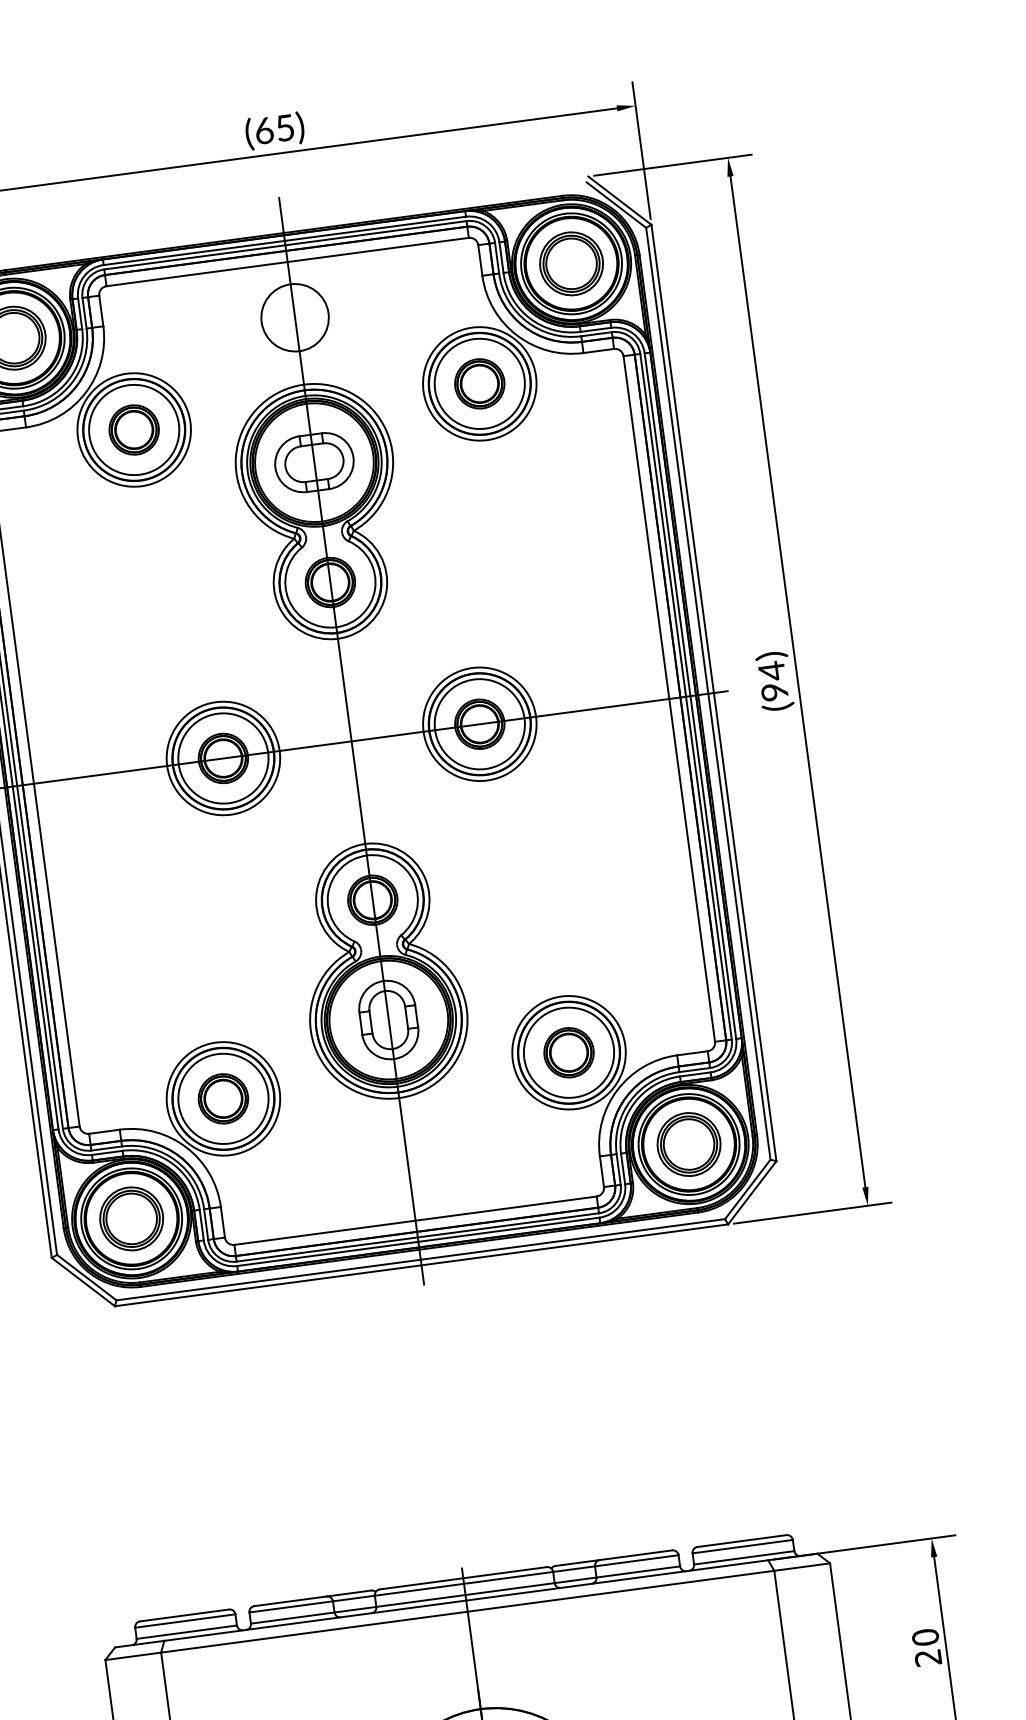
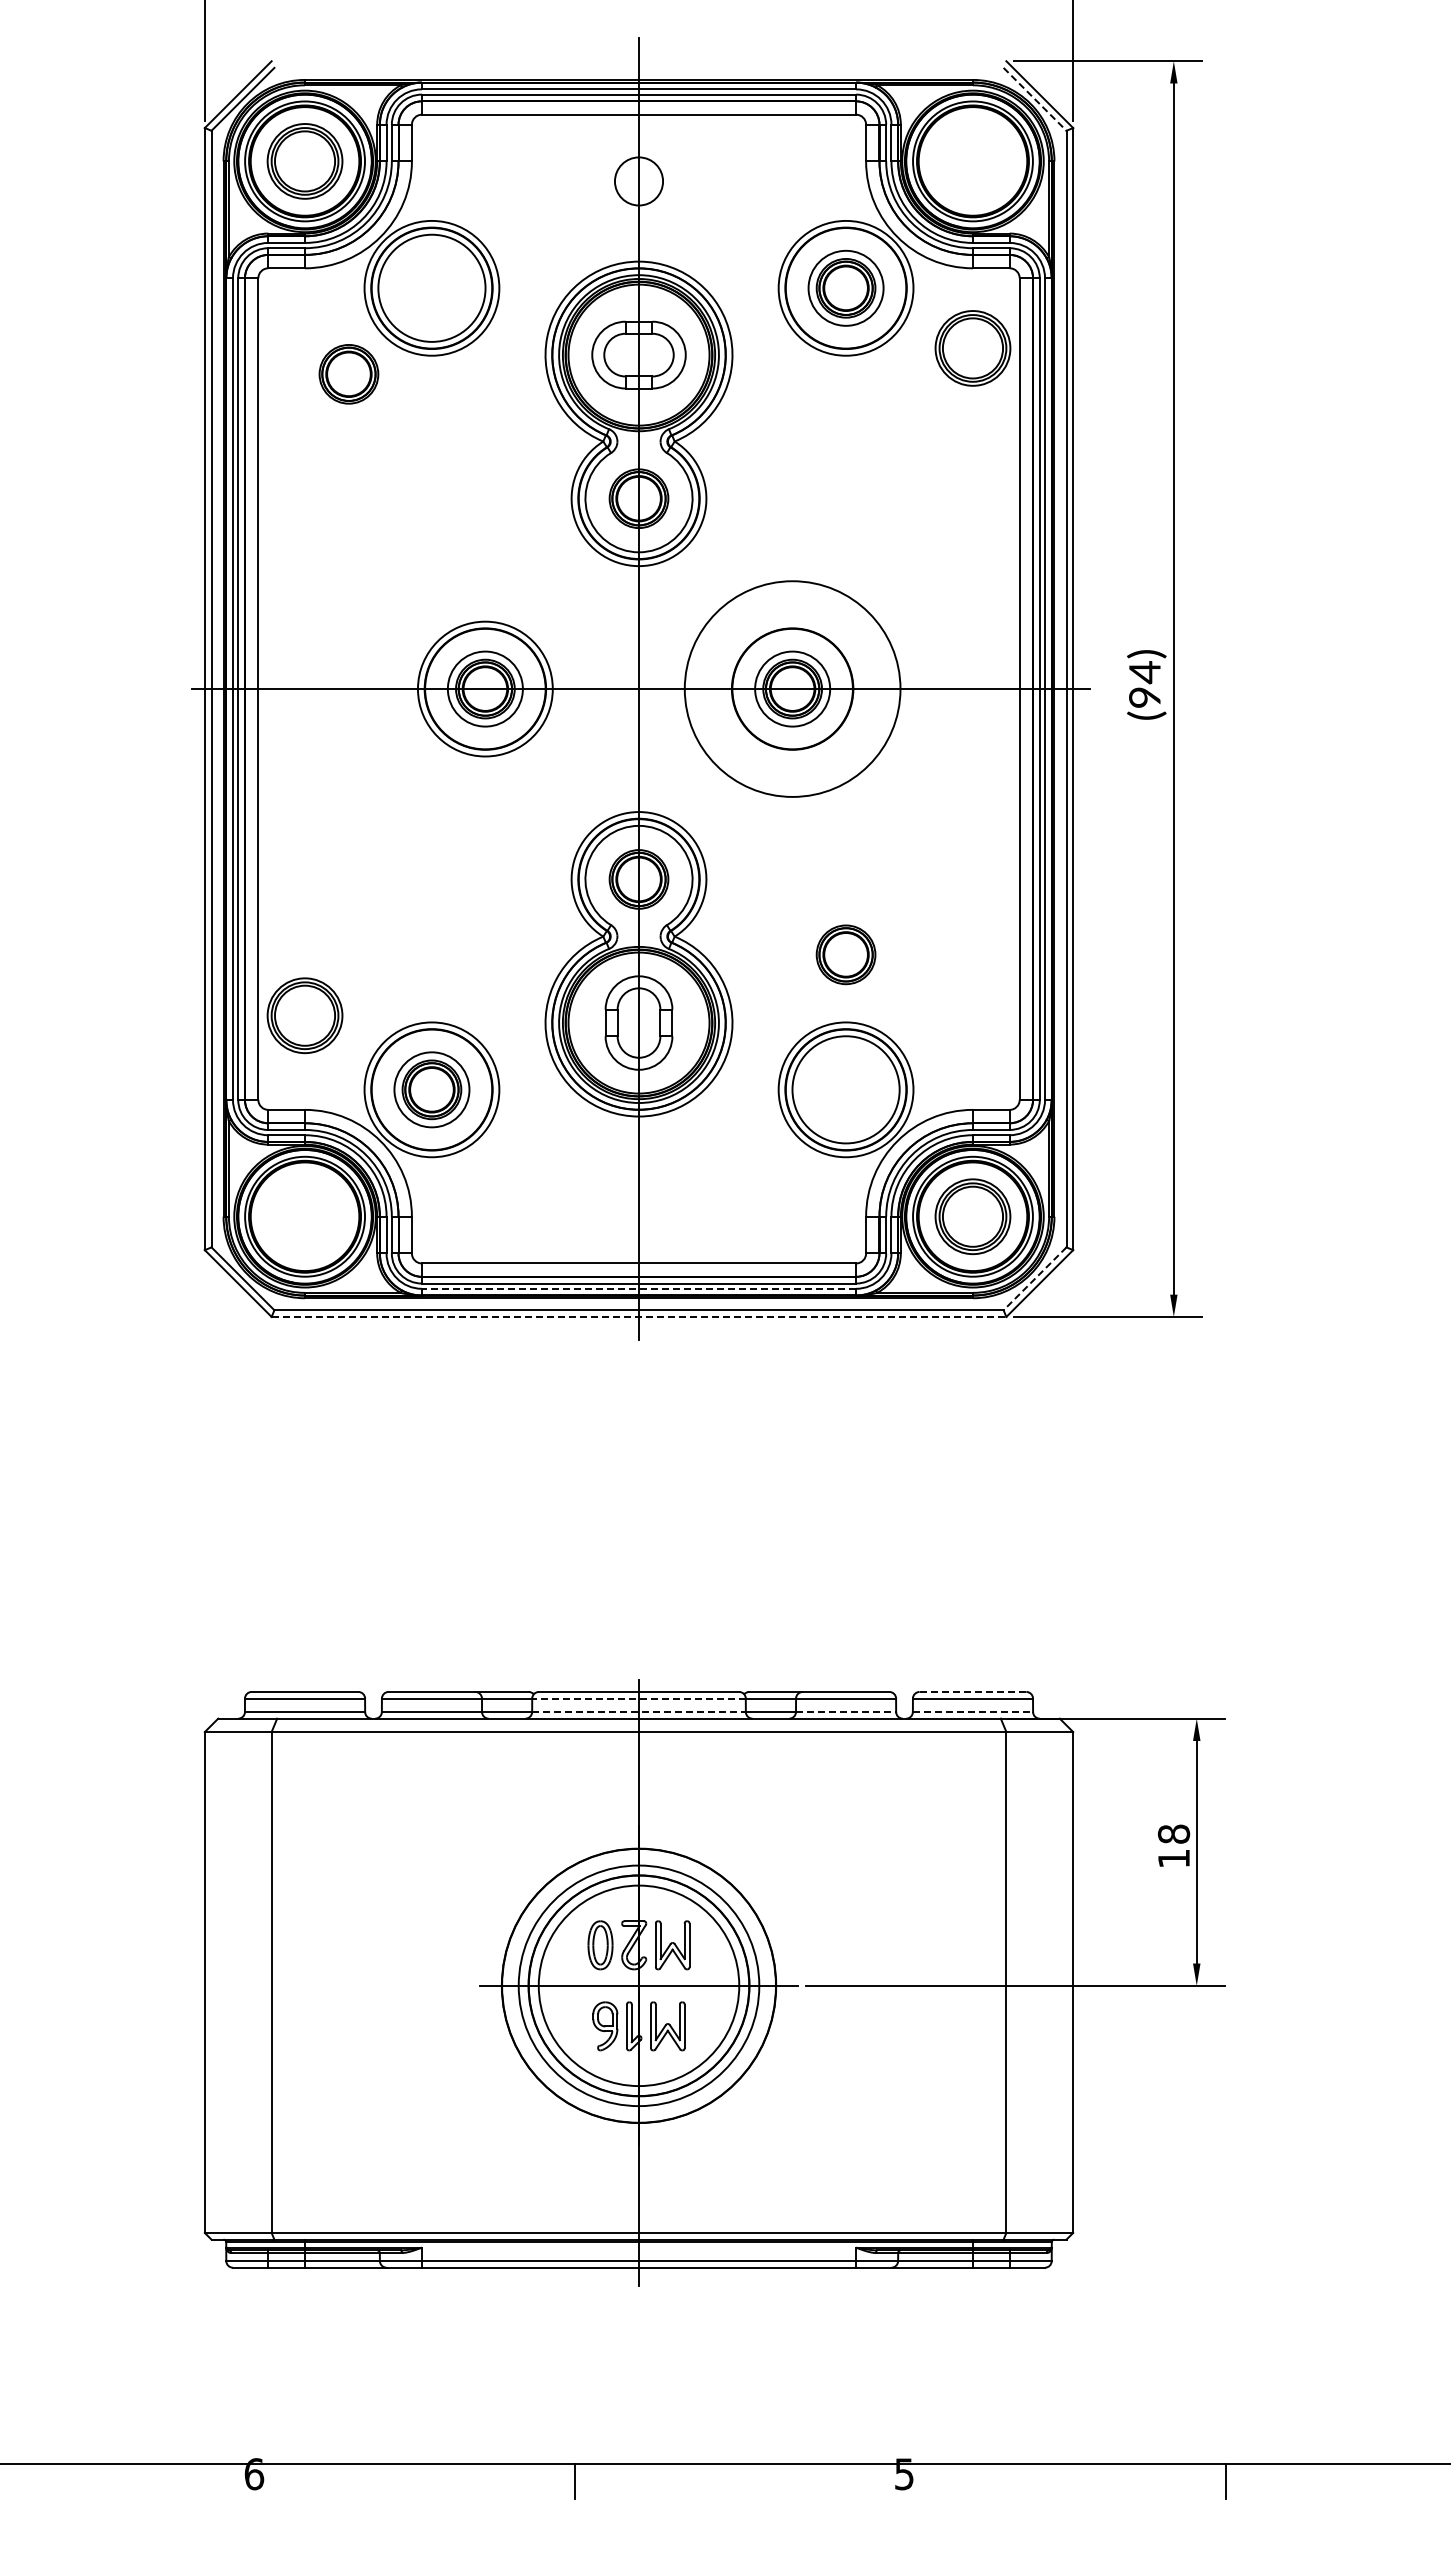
line: (616, 205) -> (1035, 99), solid -> dashed
part: (571, 263) -> (972, 348), moved
circle: (294, 317) -> (638, 181), size x0.6
circle: (479, 383) -> (845, 287), size x0.7
part: (133, 430) -> (348, 374), moved
circle: (479, 723) -> (792, 688), size x0.7
circle: (479, 723) -> (792, 688), size x1.6
circle: (222, 758) -> (484, 688), size x0.7
part: (568, 1052) -> (845, 954), moved
circle: (223, 1098) -> (431, 1089), size x0.7
line: (747, 1190) -> (1034, 1279), solid -> dashed
part: (131, 1218) -> (304, 1015), moved
line: (417, 1241) -> (638, 1288), solid -> dashed
line: (421, 1264) -> (639, 1316), solid -> dashed
line: (742, 1540) -> (973, 1691), solid -> dashed
line: (744, 1558) -> (973, 1712), solid -> dashed
line: (638, 1572) -> (846, 1712), solid -> dashed
line: (464, 1583) -> (639, 1698), solid -> dashed
line: (465, 1595) -> (639, 1712), solid -> dashed
text: (926, 1647) -> (1173, 1846), 20 -> 18

